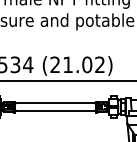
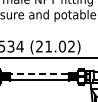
line: (55, 103) -> (39, 74), solid -> dashed

